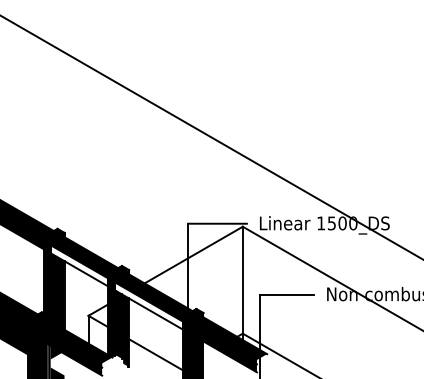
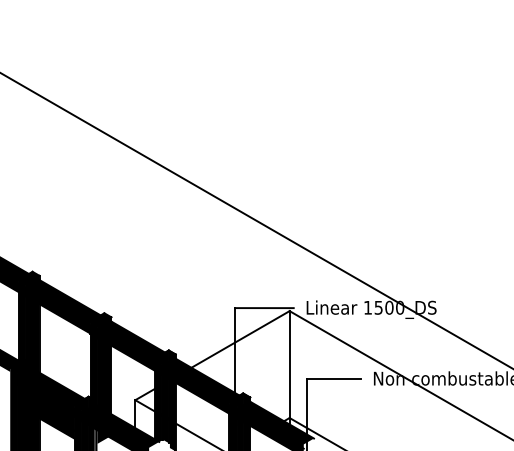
fill: (78, 265) -> (125, 349), added
fill: (148, 305) -> (195, 389), added

